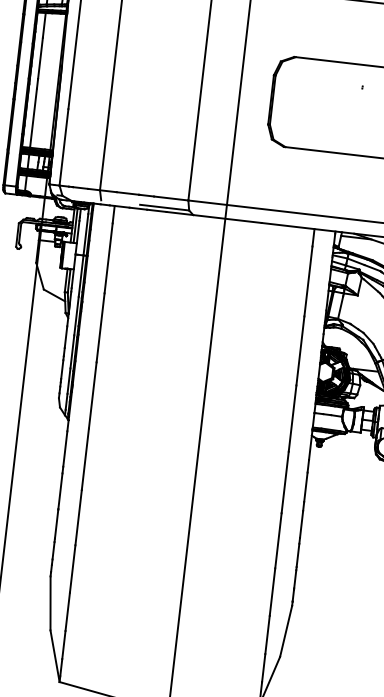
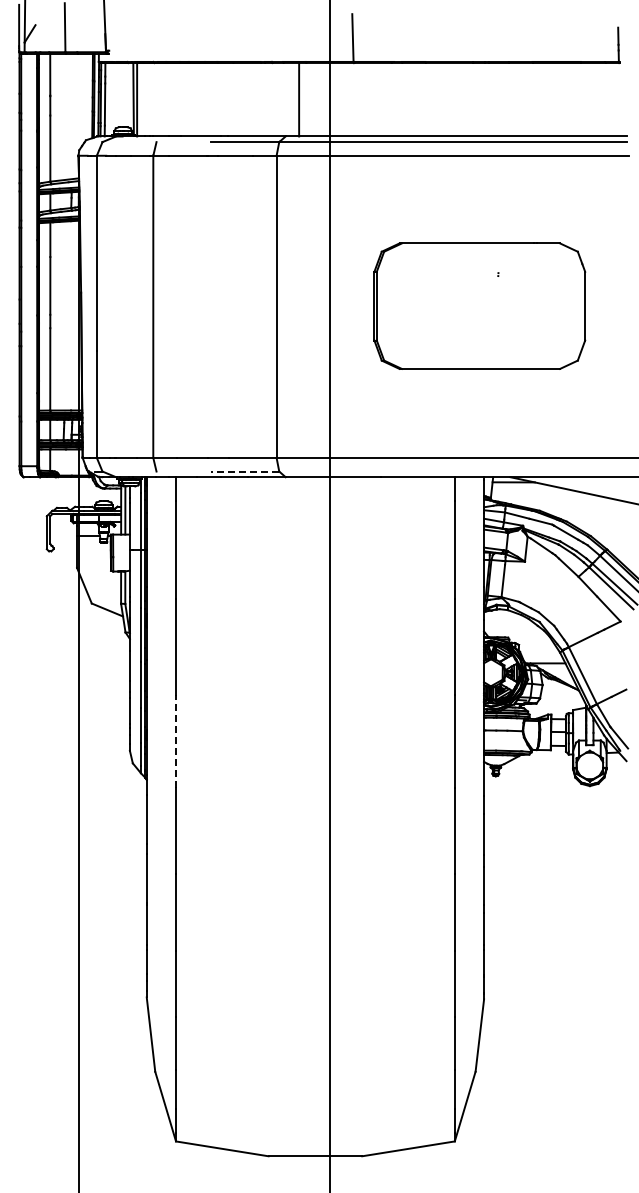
line: (164, 207) -> (244, 471), solid -> dashed
line: (93, 395) -> (176, 741), solid -> dashed

